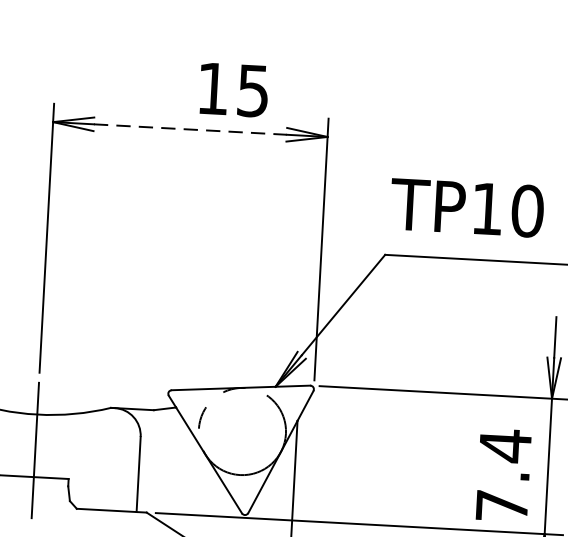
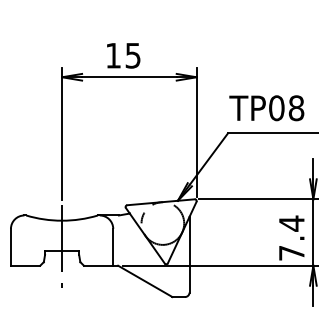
text: (233, 89) -> (123, 55), moved
line: (190, 130) -> (129, 77), dashed -> solid
text: (507, 210) -> (286, 108), TP10 -> TP08

